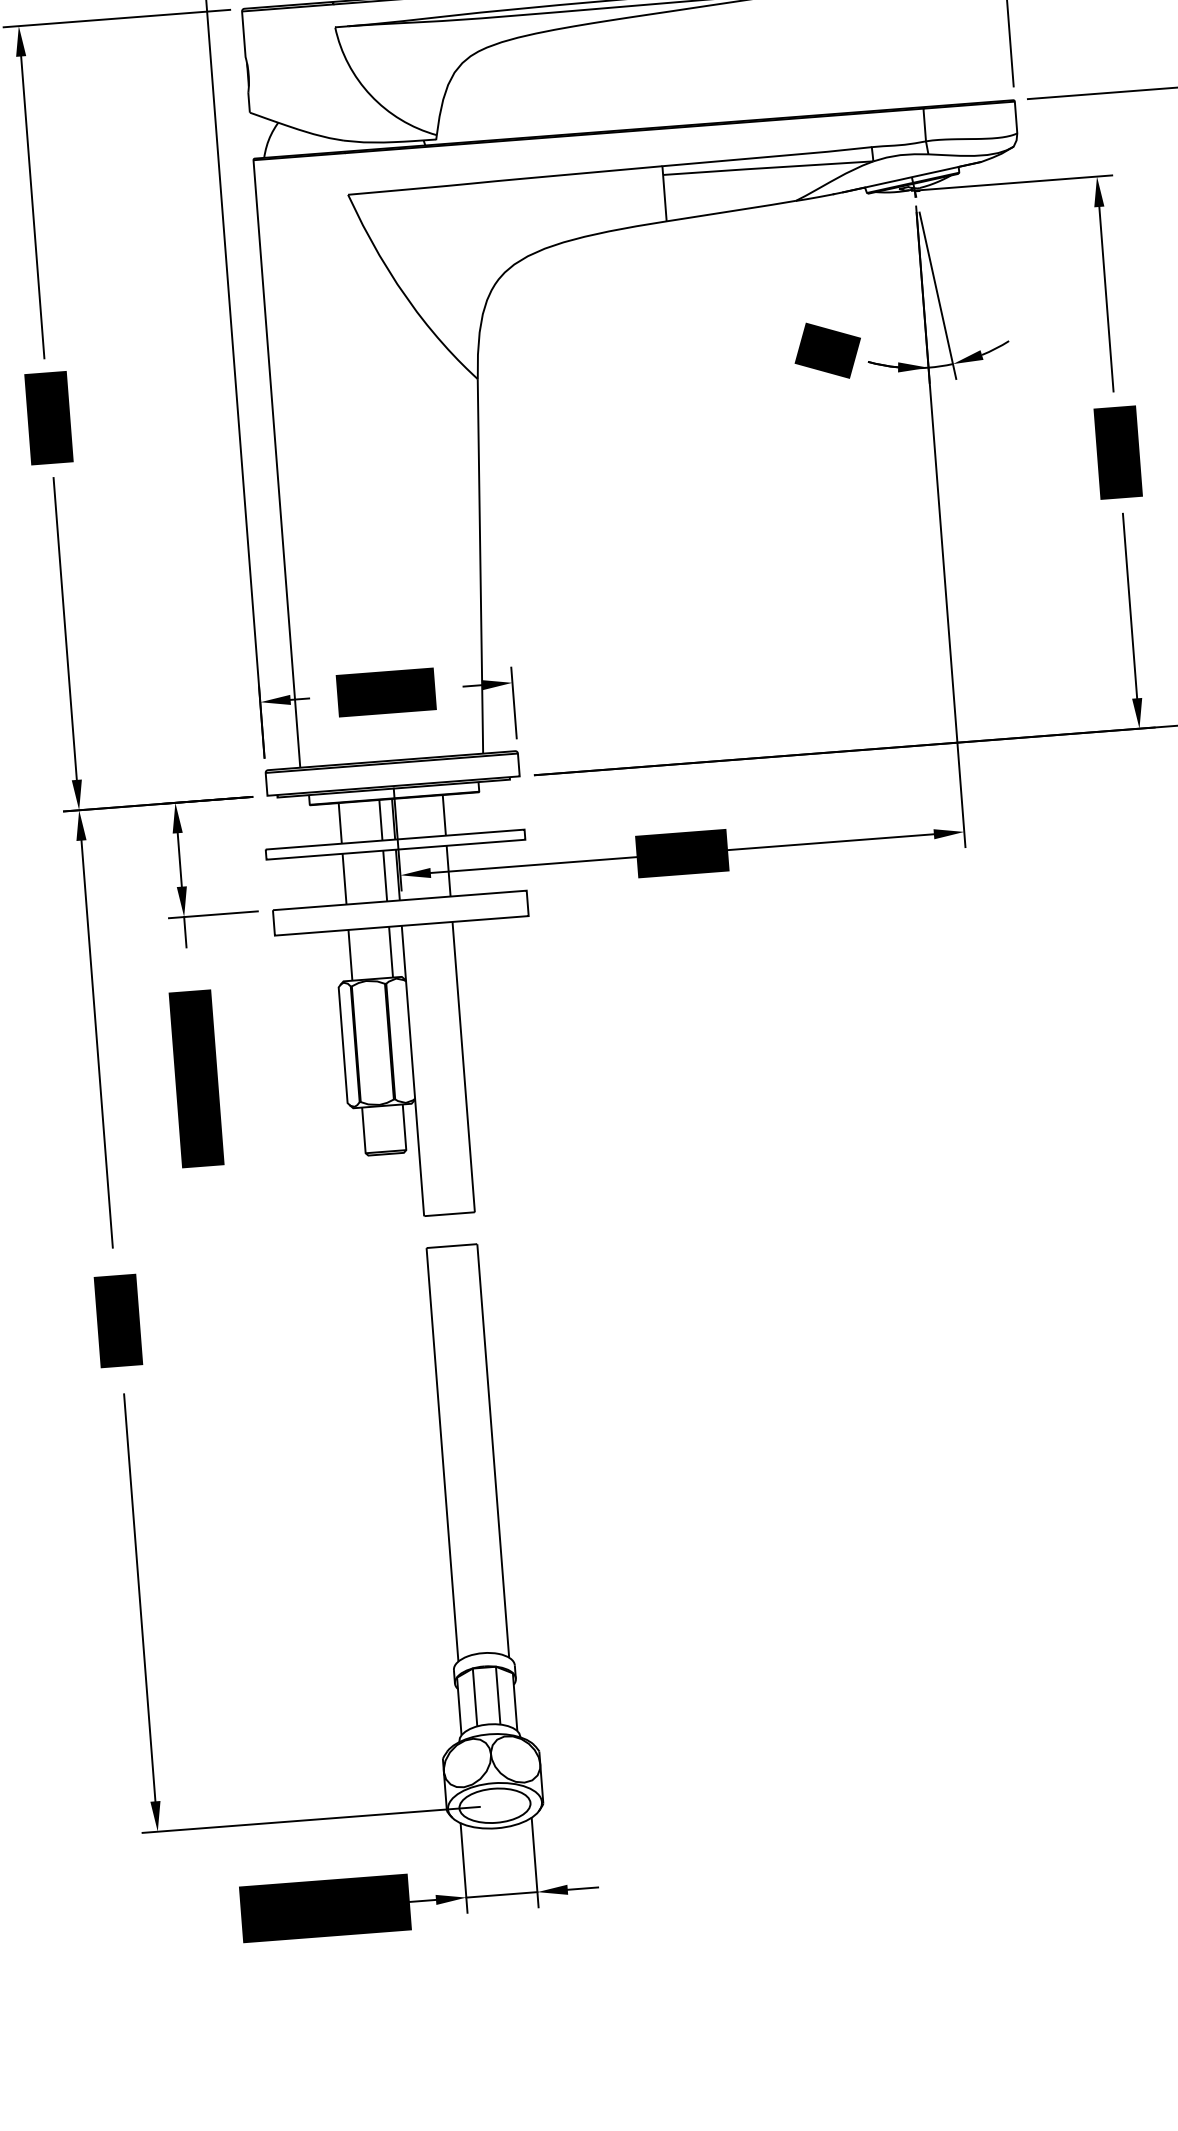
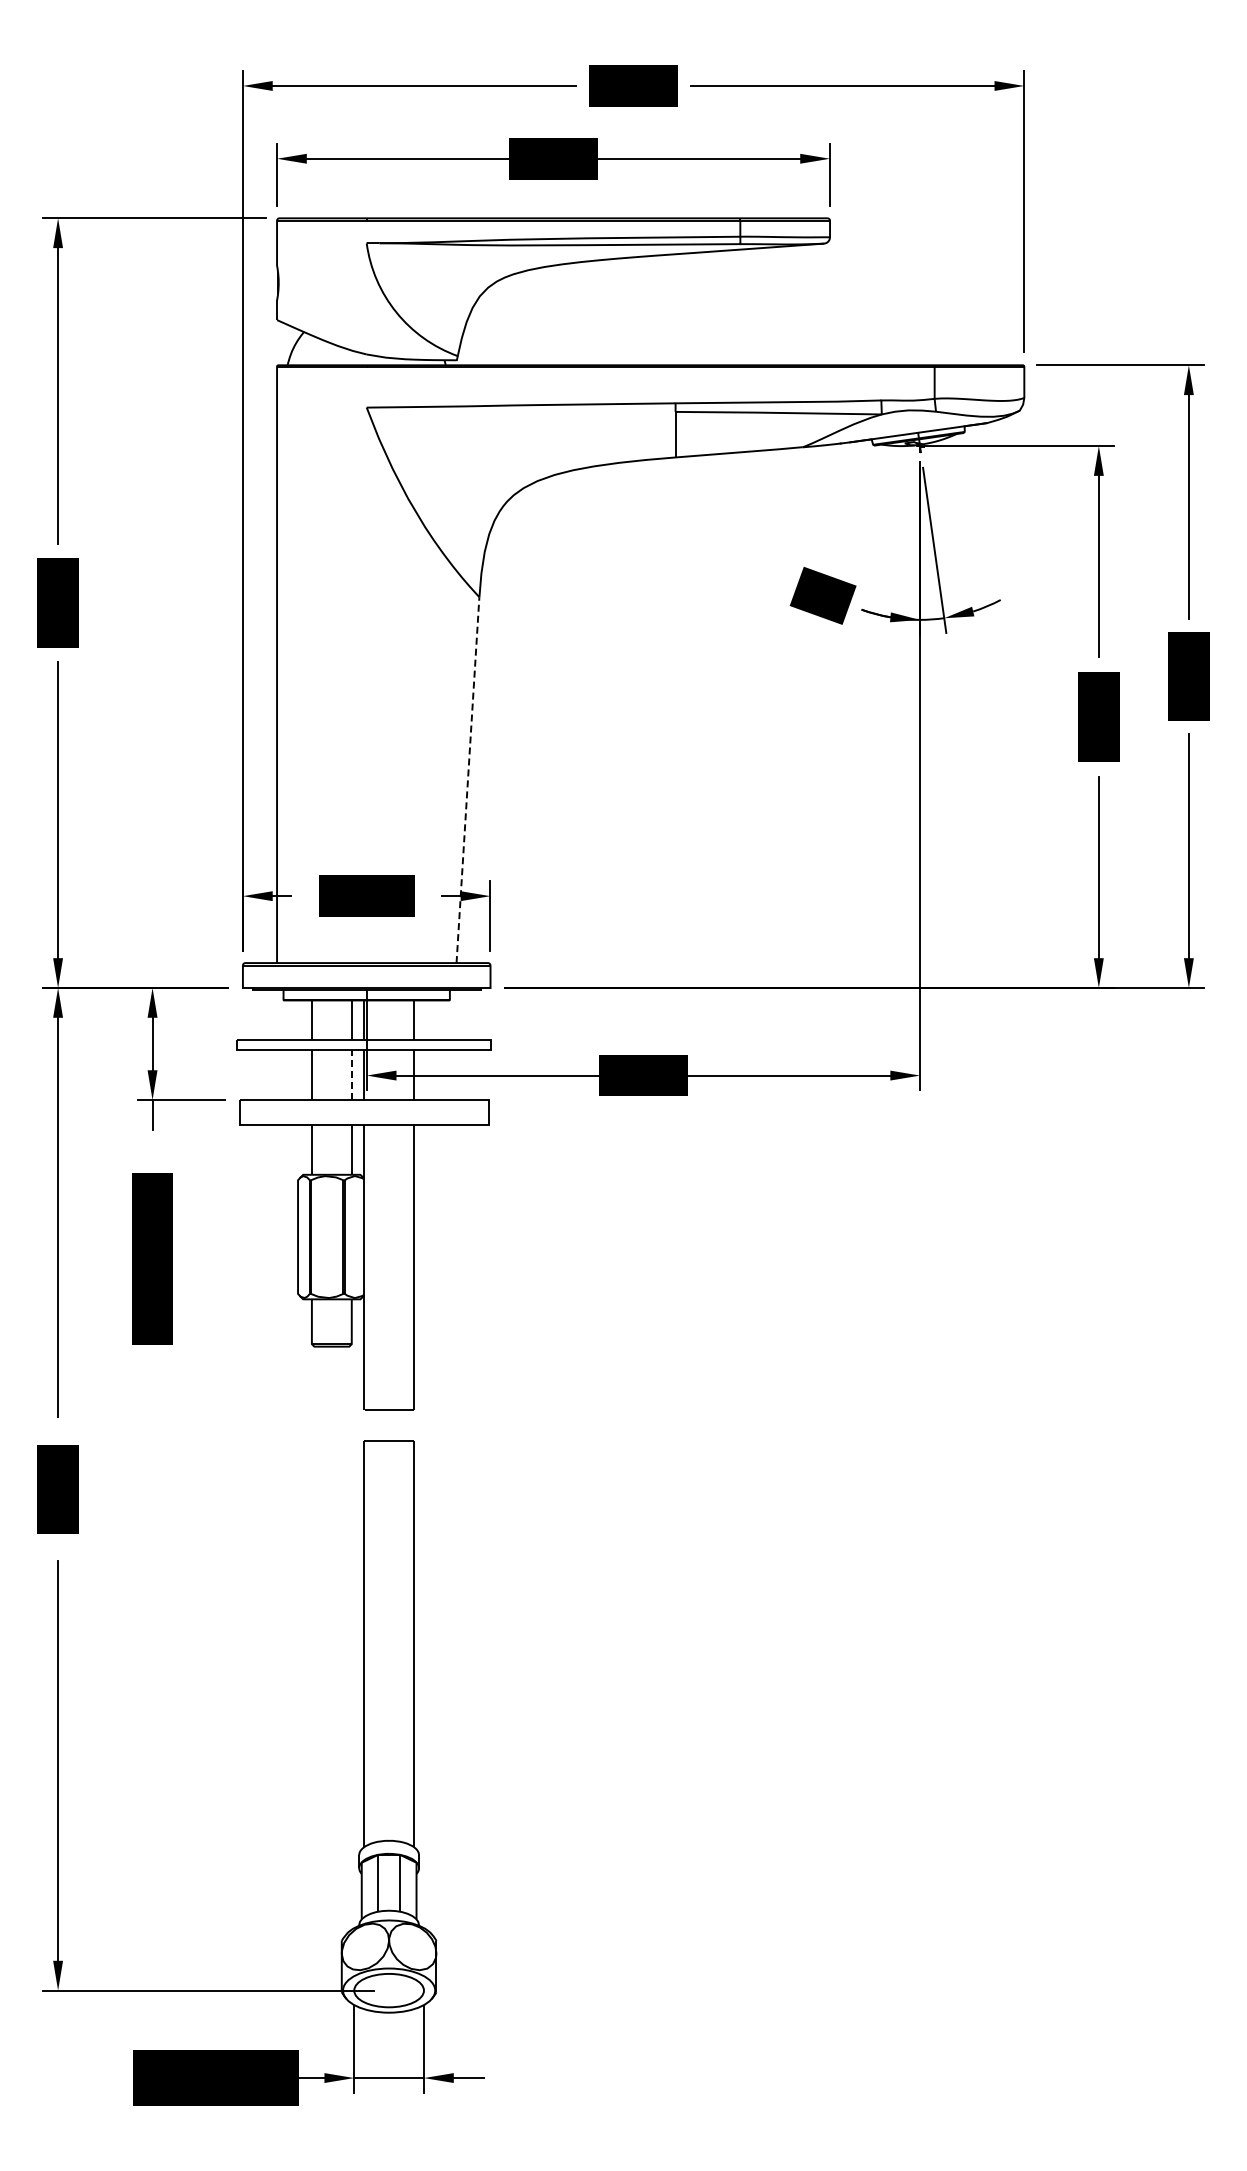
line: (480, 565) -> (468, 779), solid -> dashed
line: (384, 876) -> (351, 1075), solid -> dashed

